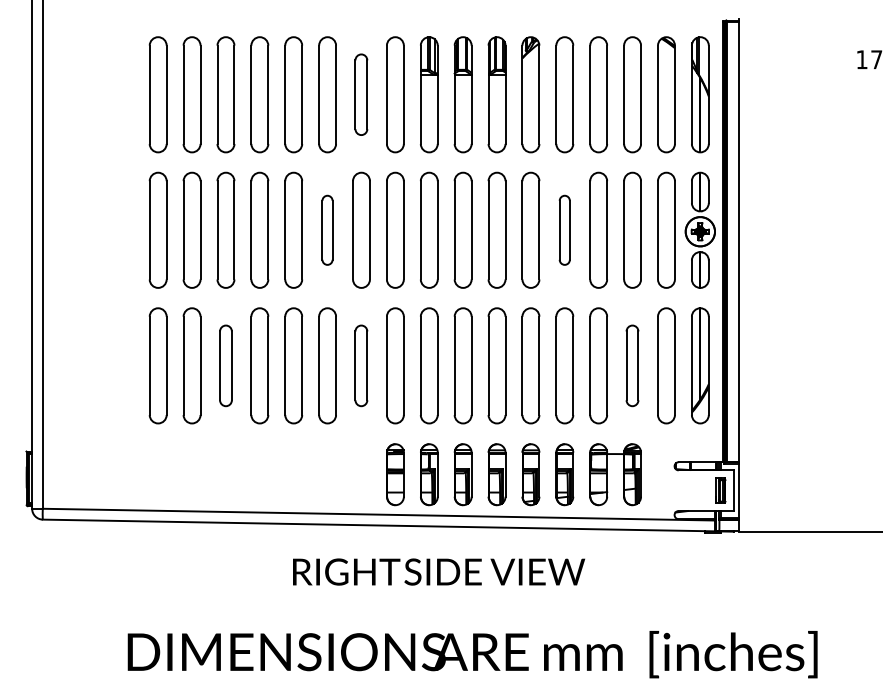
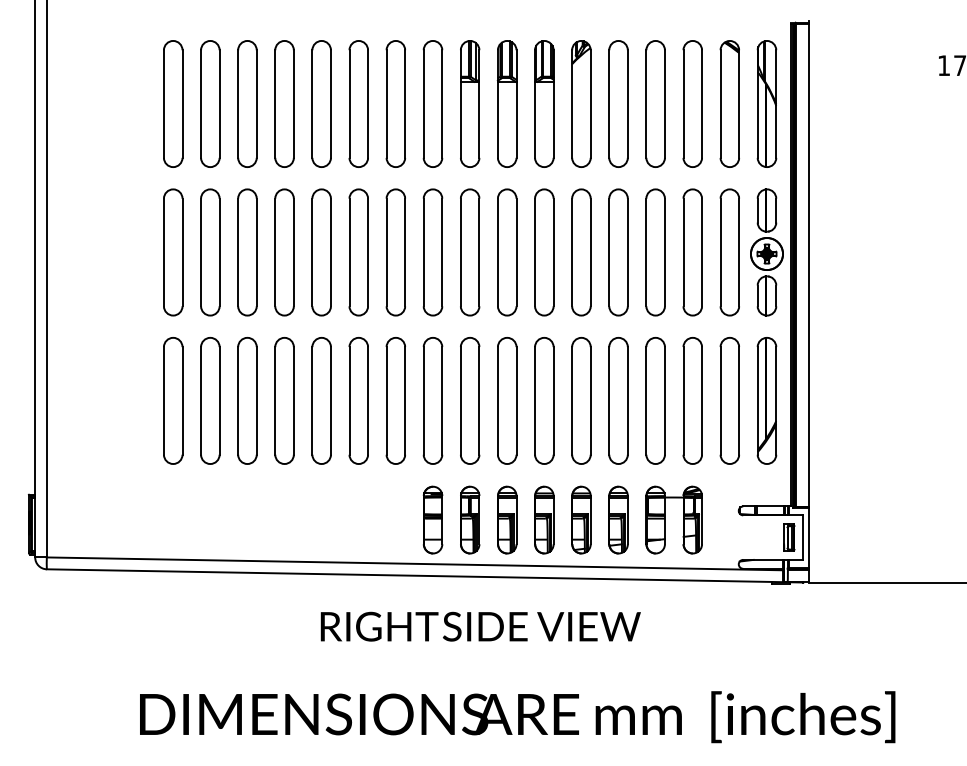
part: (361, 94) -> (395, 103), size x1.43
part: (327, 230) -> (358, 252), size x1.67
part: (564, 230) -> (618, 252), size x1.67
part: (226, 365) -> (247, 400), size x1.43
part: (361, 365) -> (395, 400), size x1.43
part: (632, 365) -> (692, 400), size x1.43

